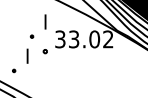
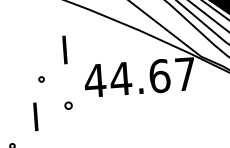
text: (83, 39) -> (138, 77), 33.02 -> 44.67

